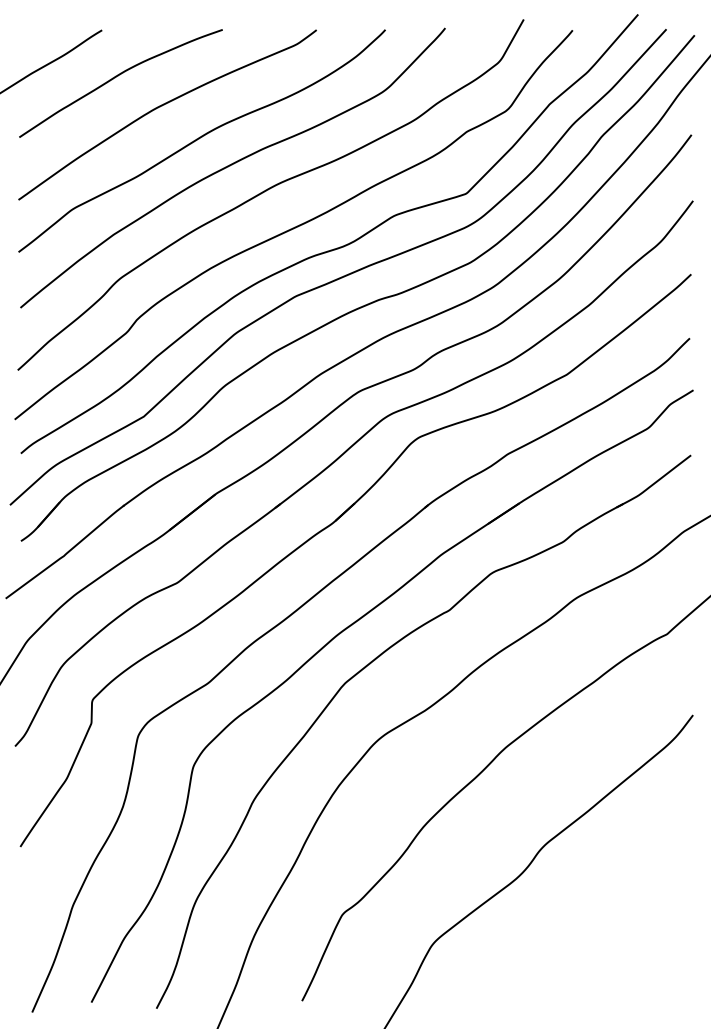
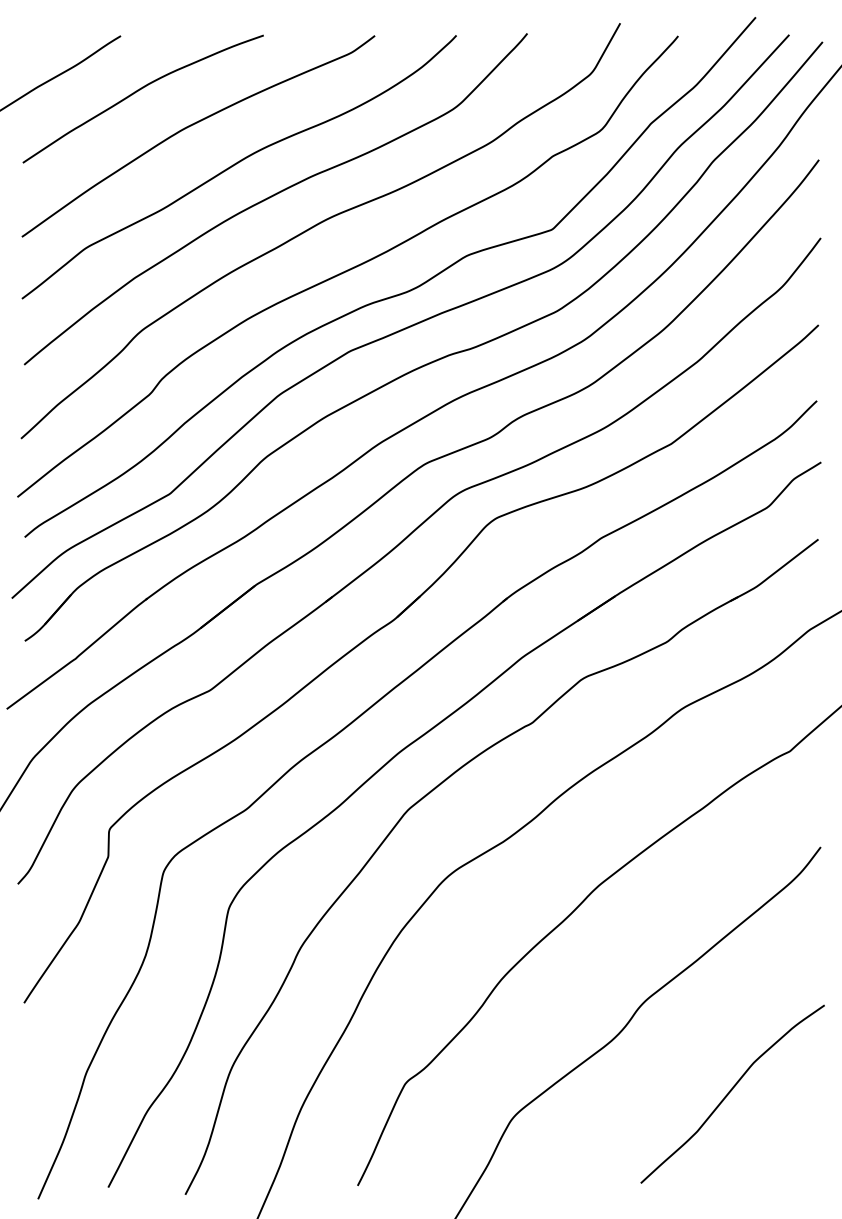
curve: (616, 923) -> (730, 1093), added

